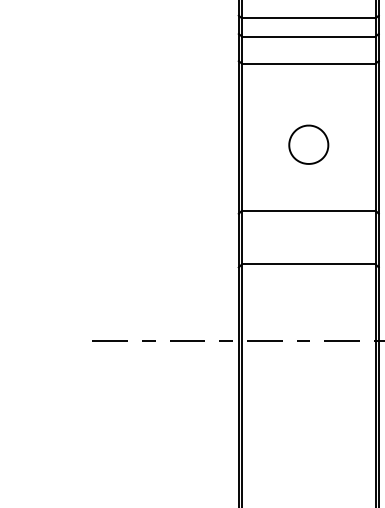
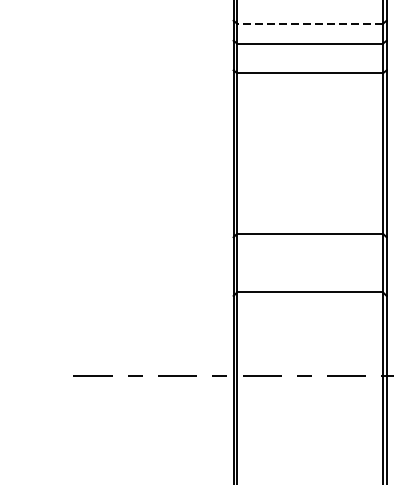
line: (308, 18) -> (309, 23), solid -> dashed
part: (308, 144) -> (309, 161), removed

